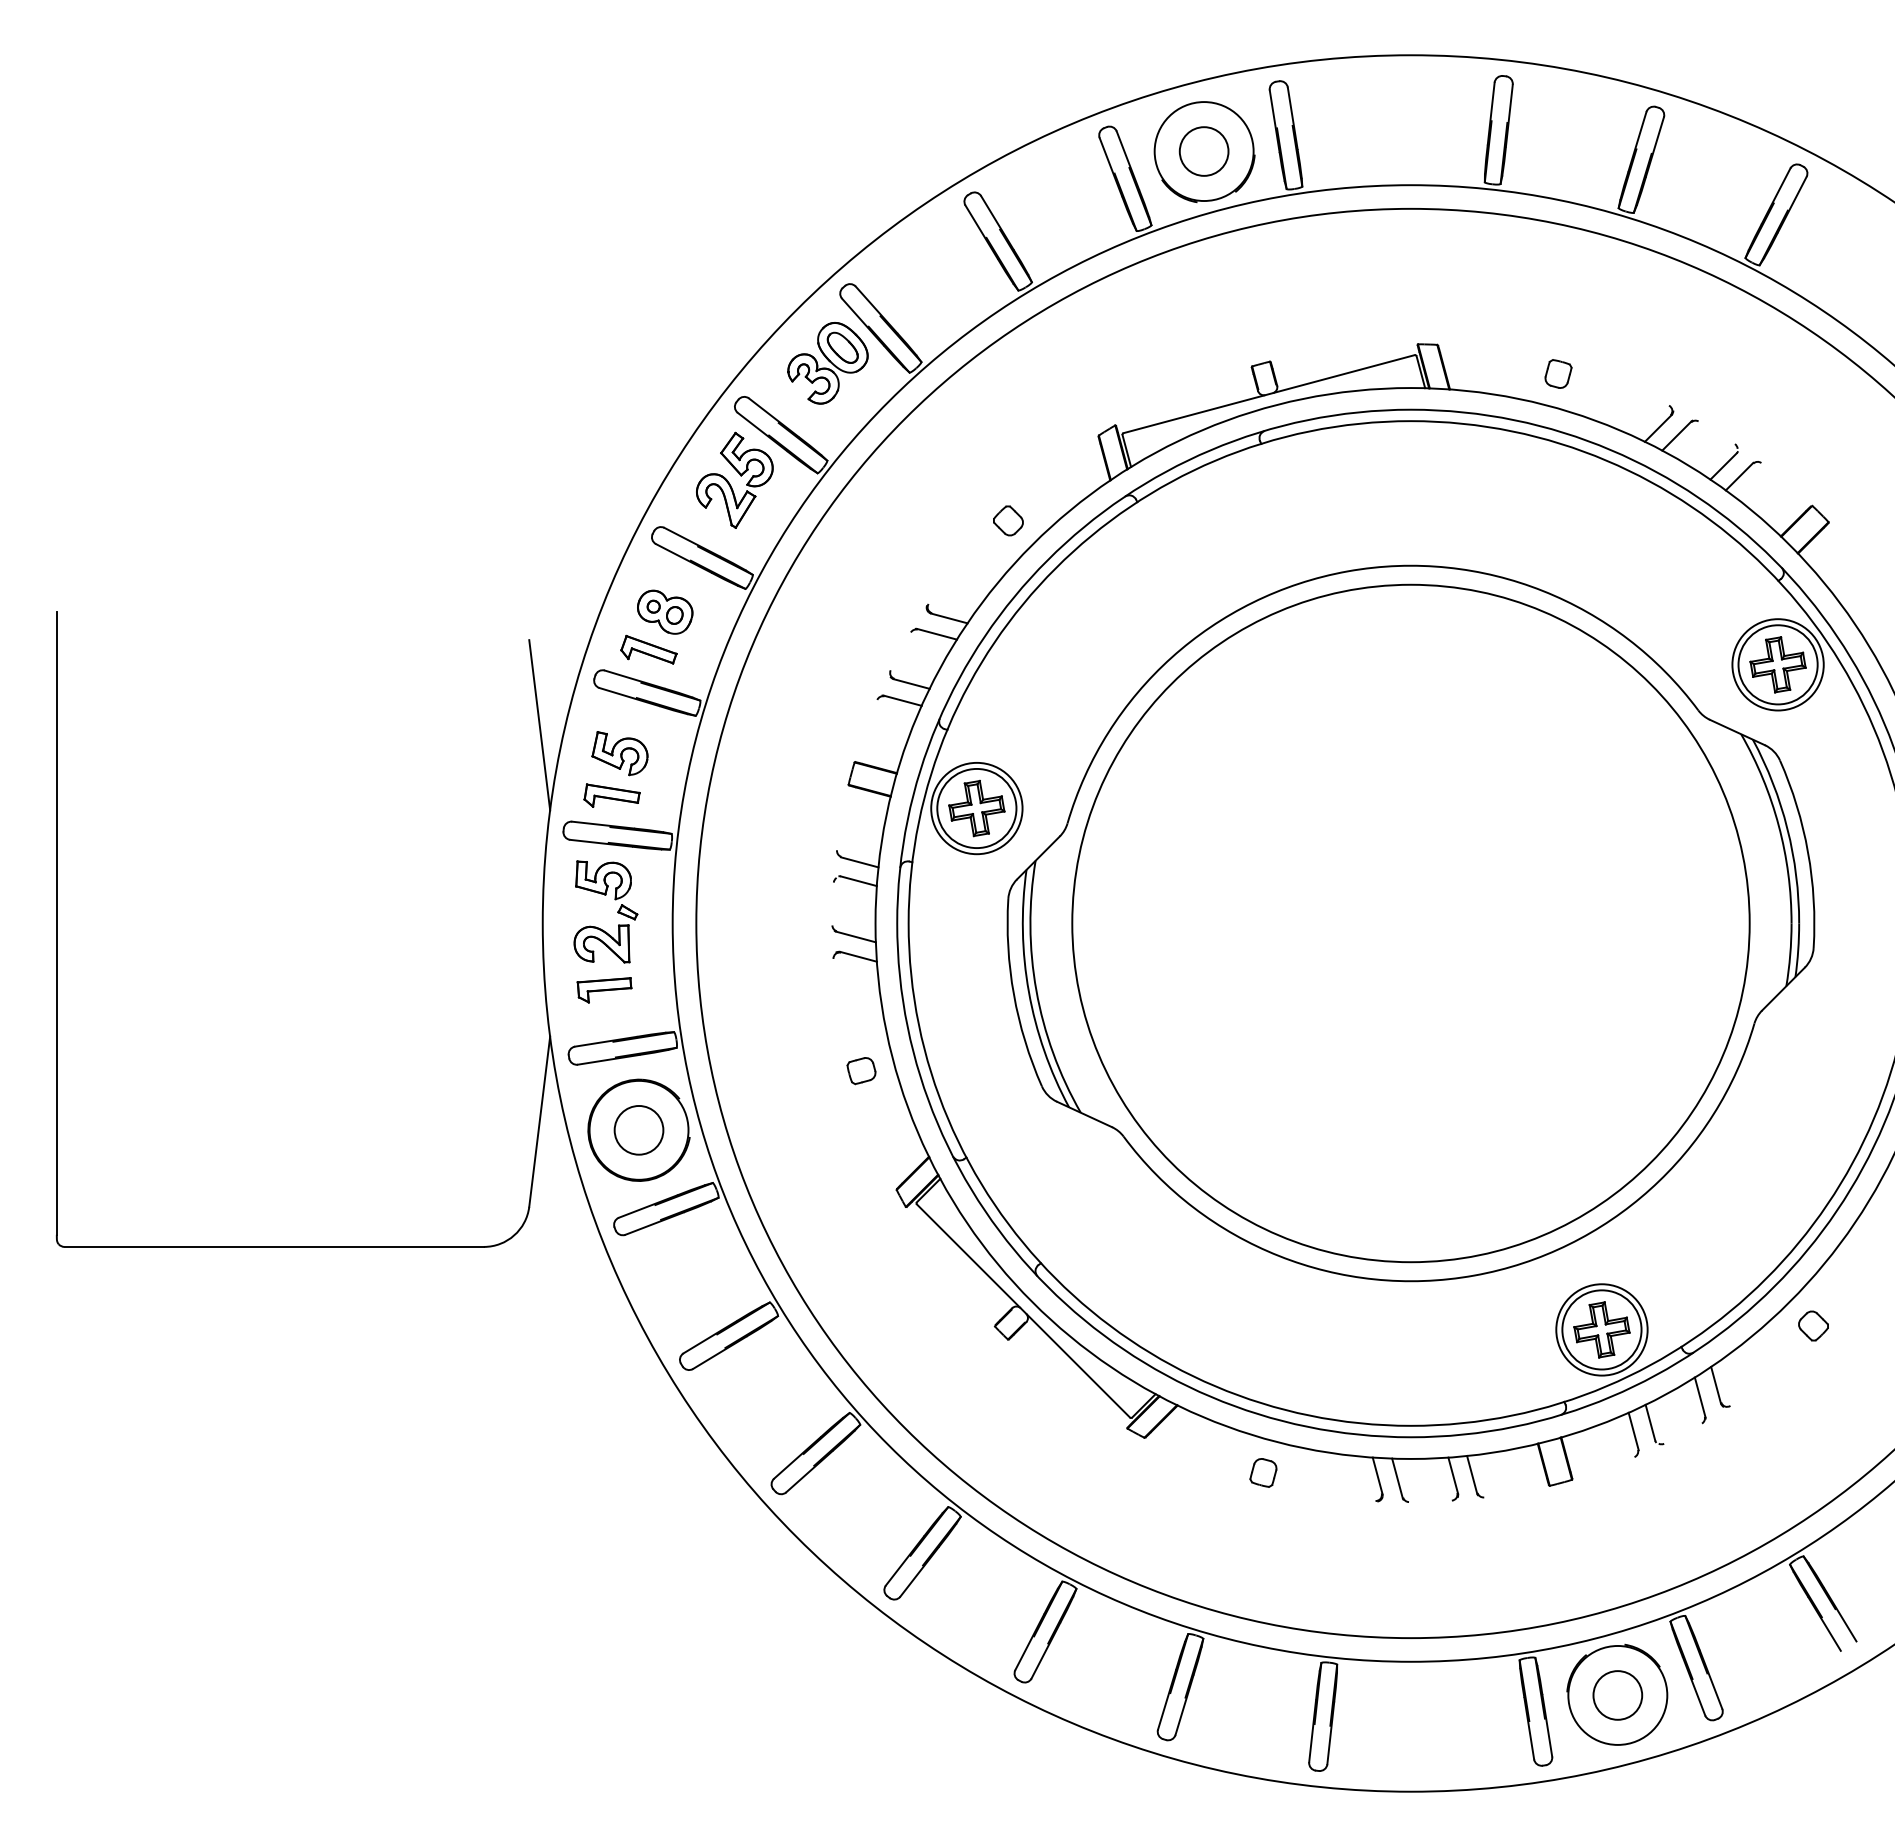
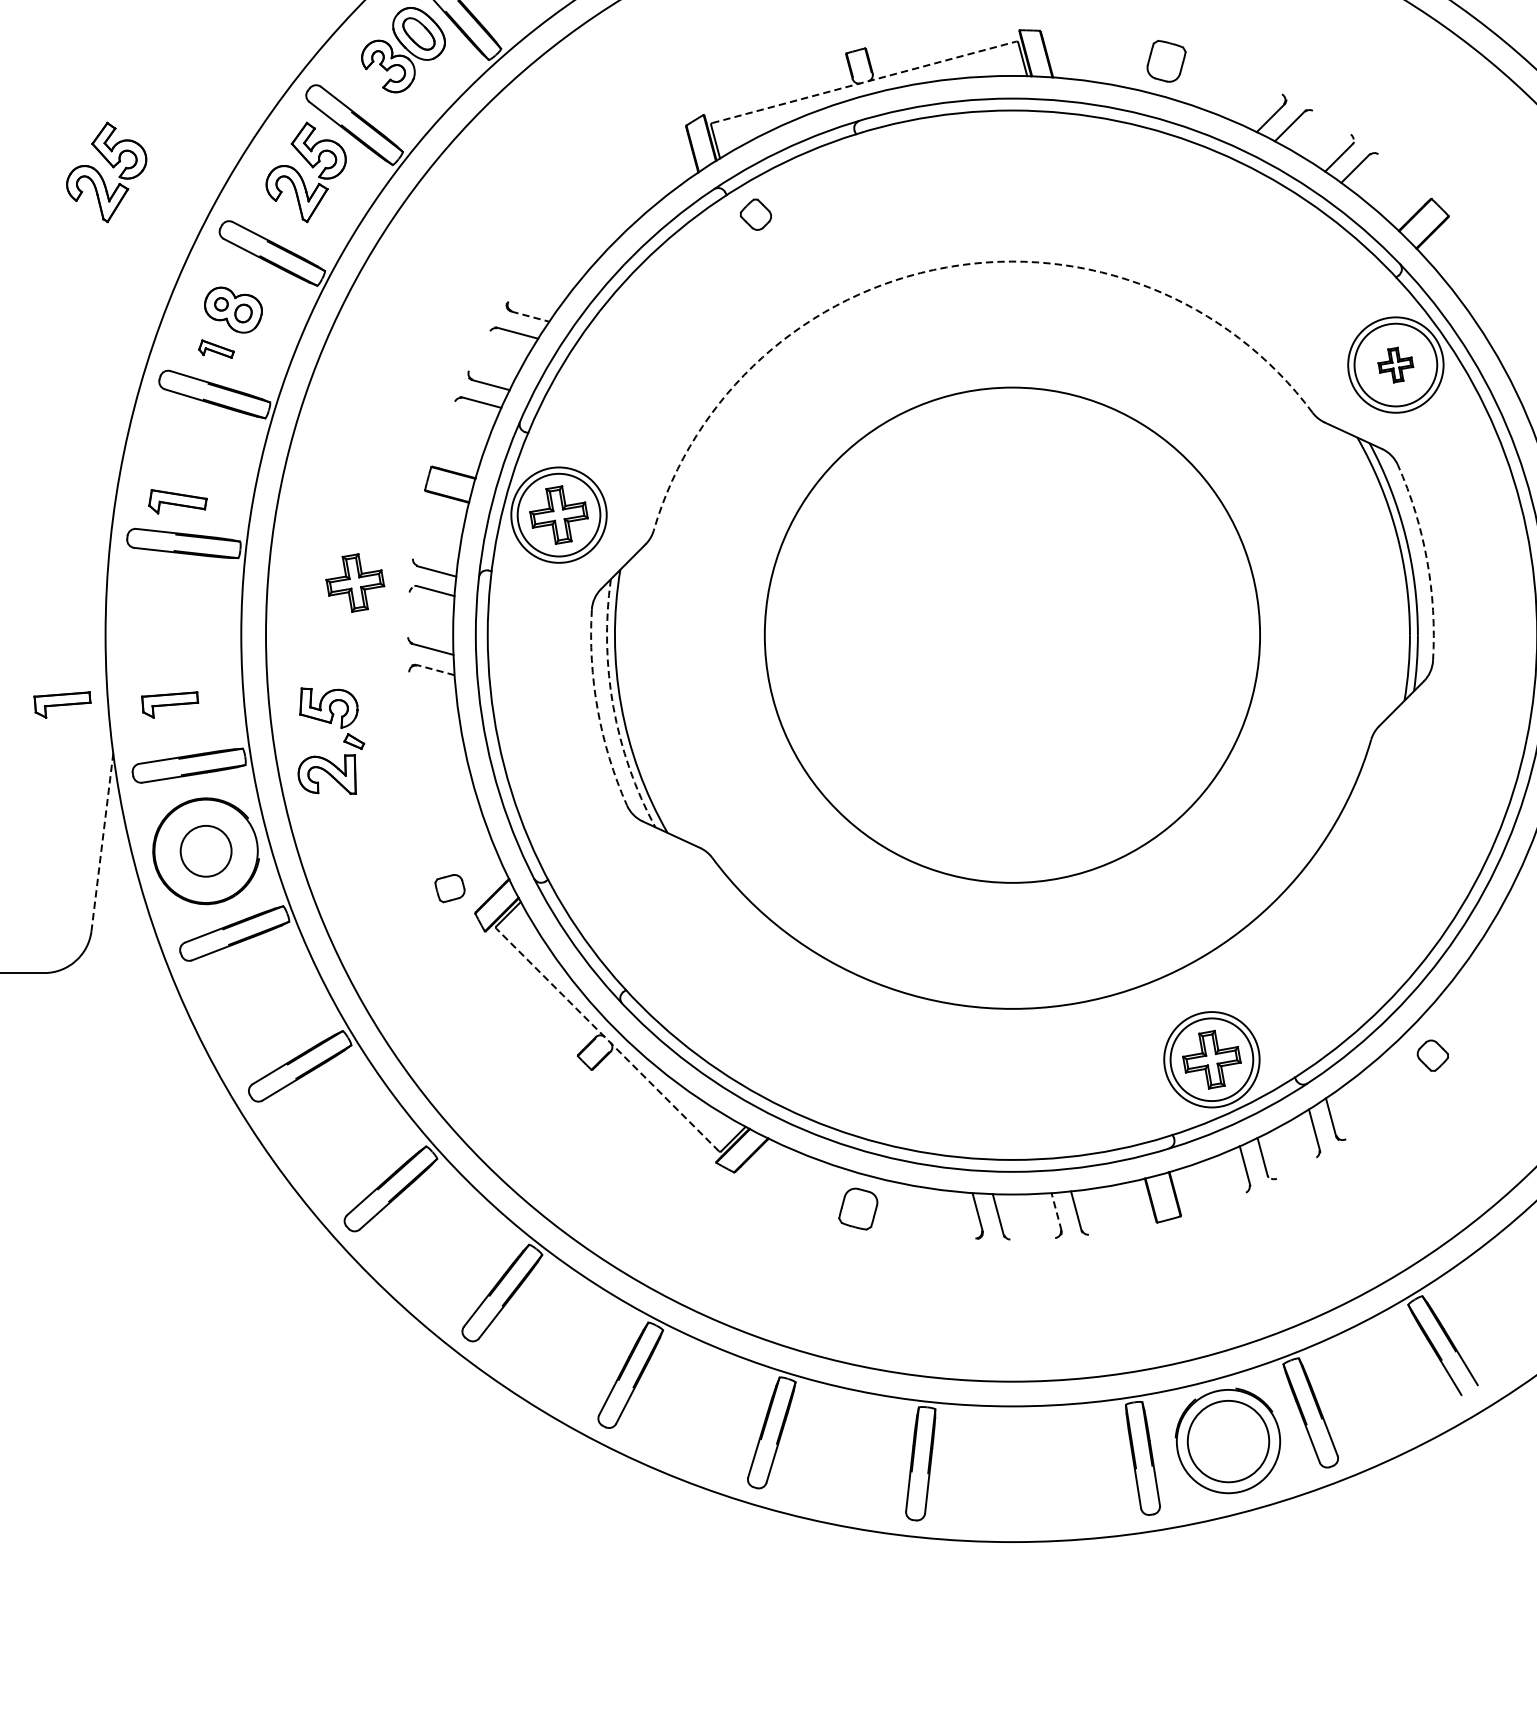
part: (1558, 373) -> (1166, 60), size x1.4
line: (1269, 394) -> (864, 82), solid -> dashed
part: (543, 479) -> (106, 171), added
part: (1008, 520) -> (756, 214), moved
arc: (1347, 571) -> (946, 267), solid -> dashed
line: (949, 618) -> (530, 316), solid -> dashed
part: (648, 649) -> (216, 349), size x0.6
part: (1777, 664) -> (1395, 364), size x0.6
line: (539, 725) -> (102, 428), removed
part: (619, 753) -> (185, 457), removed
arc: (1808, 852) -> (1427, 561), solid -> dashed
part: (781, 873) -> (354, 583), added
part: (617, 911) -> (343, 740), moved
circle: (1410, 923) -> (1011, 635), size x0.7
line: (858, 956) -> (435, 669), solid -> dashed
part: (501, 990) -> (62, 705), added
arc: (1028, 992) -> (612, 707), solid -> dashed
arc: (1013, 994) -> (597, 709), solid -> dashed
part: (861, 1071) -> (450, 889), moved
line: (539, 1121) -> (102, 842), solid -> dashed
line: (1023, 1311) -> (607, 1040), solid -> dashed
part: (1263, 1472) -> (858, 1208), size x1.4
line: (1453, 1475) -> (1056, 1211), solid -> dashed
circle: (1617, 1695) -> (1228, 1441), size x1.6

